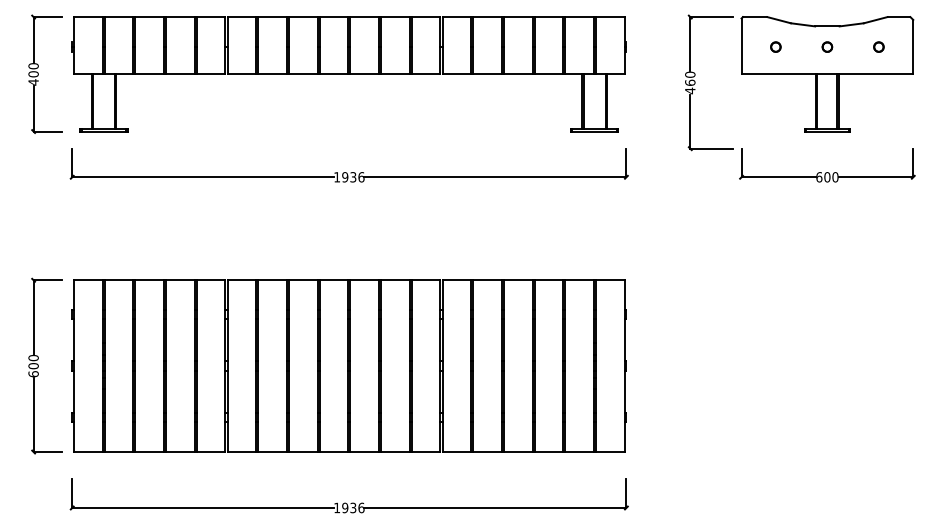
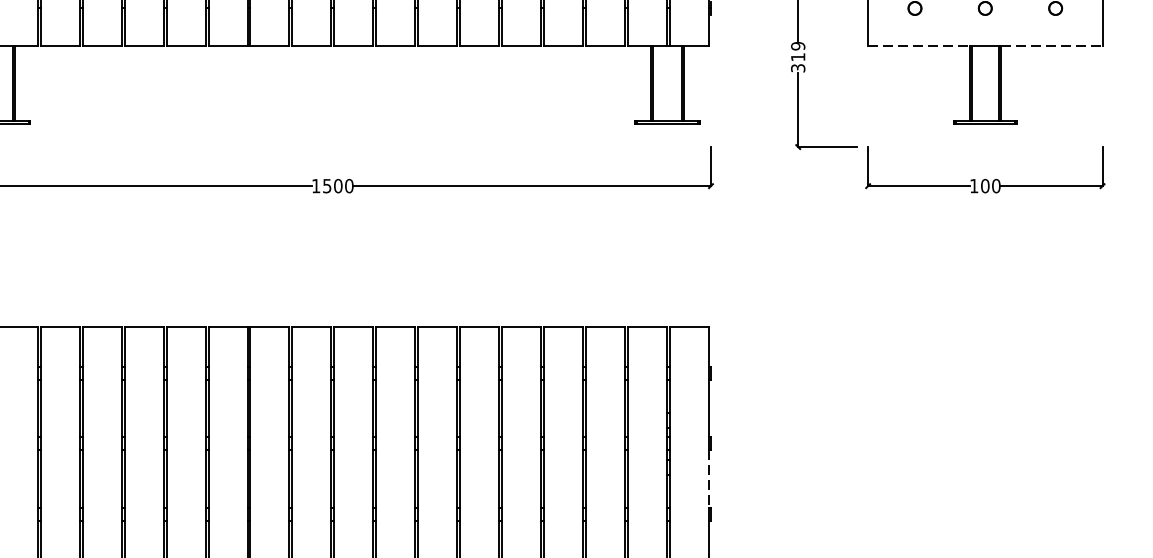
line: (779, 74) -> (919, 45), solid -> dashed
line: (876, 74) -> (1052, 45), solid -> dashed
text: (690, 82) -> (798, 56), 460 -> 319
text: (353, 177) -> (338, 186), 1936 -> 1500
text: (819, 177) -> (974, 186), 600 -> 100
line: (624, 392) -> (708, 479), solid -> dashed

